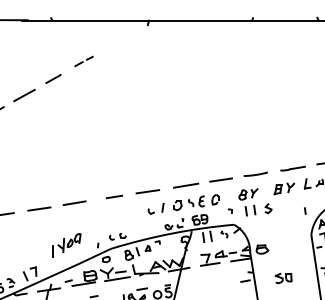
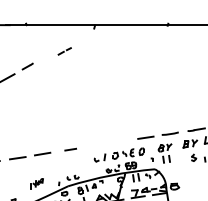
part: (83, 61) -> (64, 51), moved
line: (186, 185) -> (121, 141), removed
line: (147, 191) -> (93, 145), removed
part: (268, 208) -> (194, 157), moved
part: (66, 245) -> (36, 183), size x0.6

